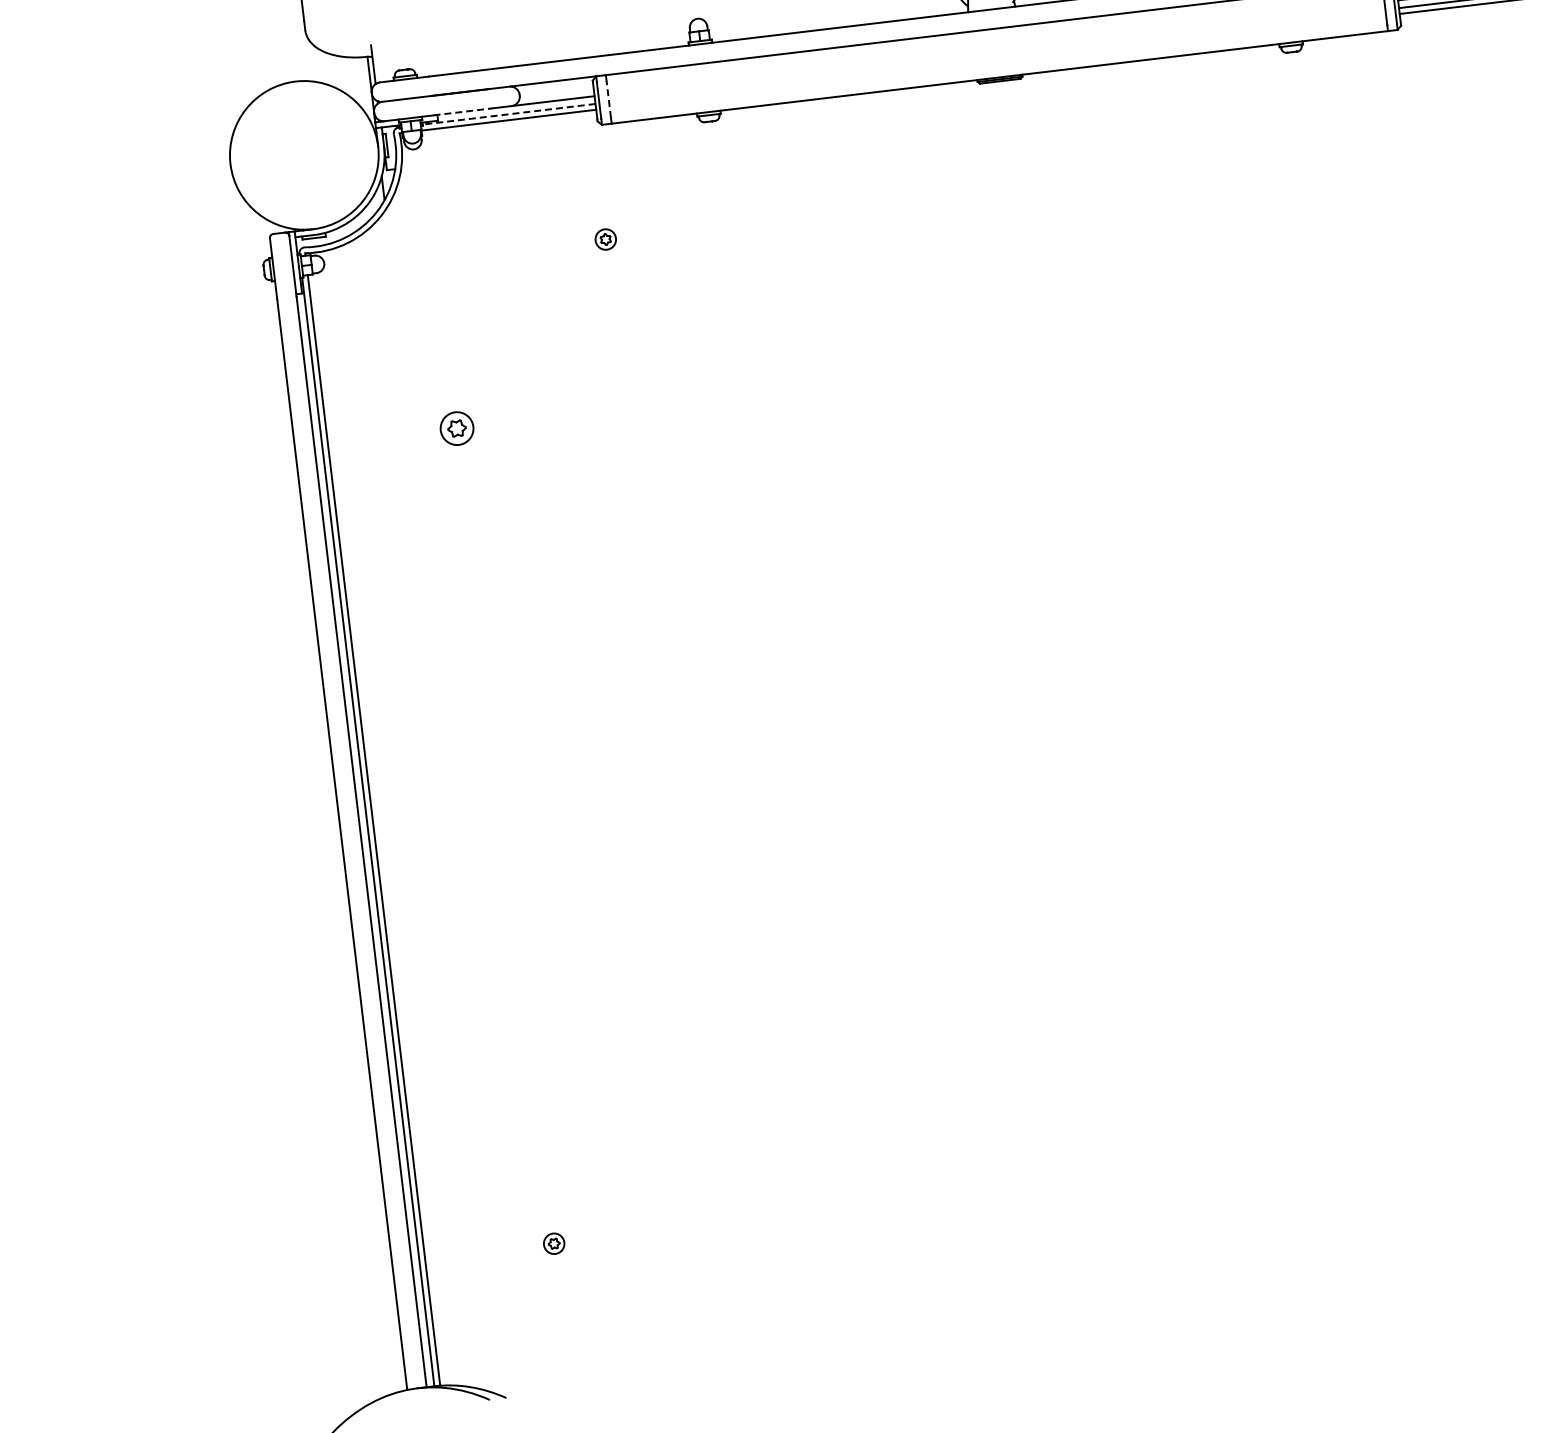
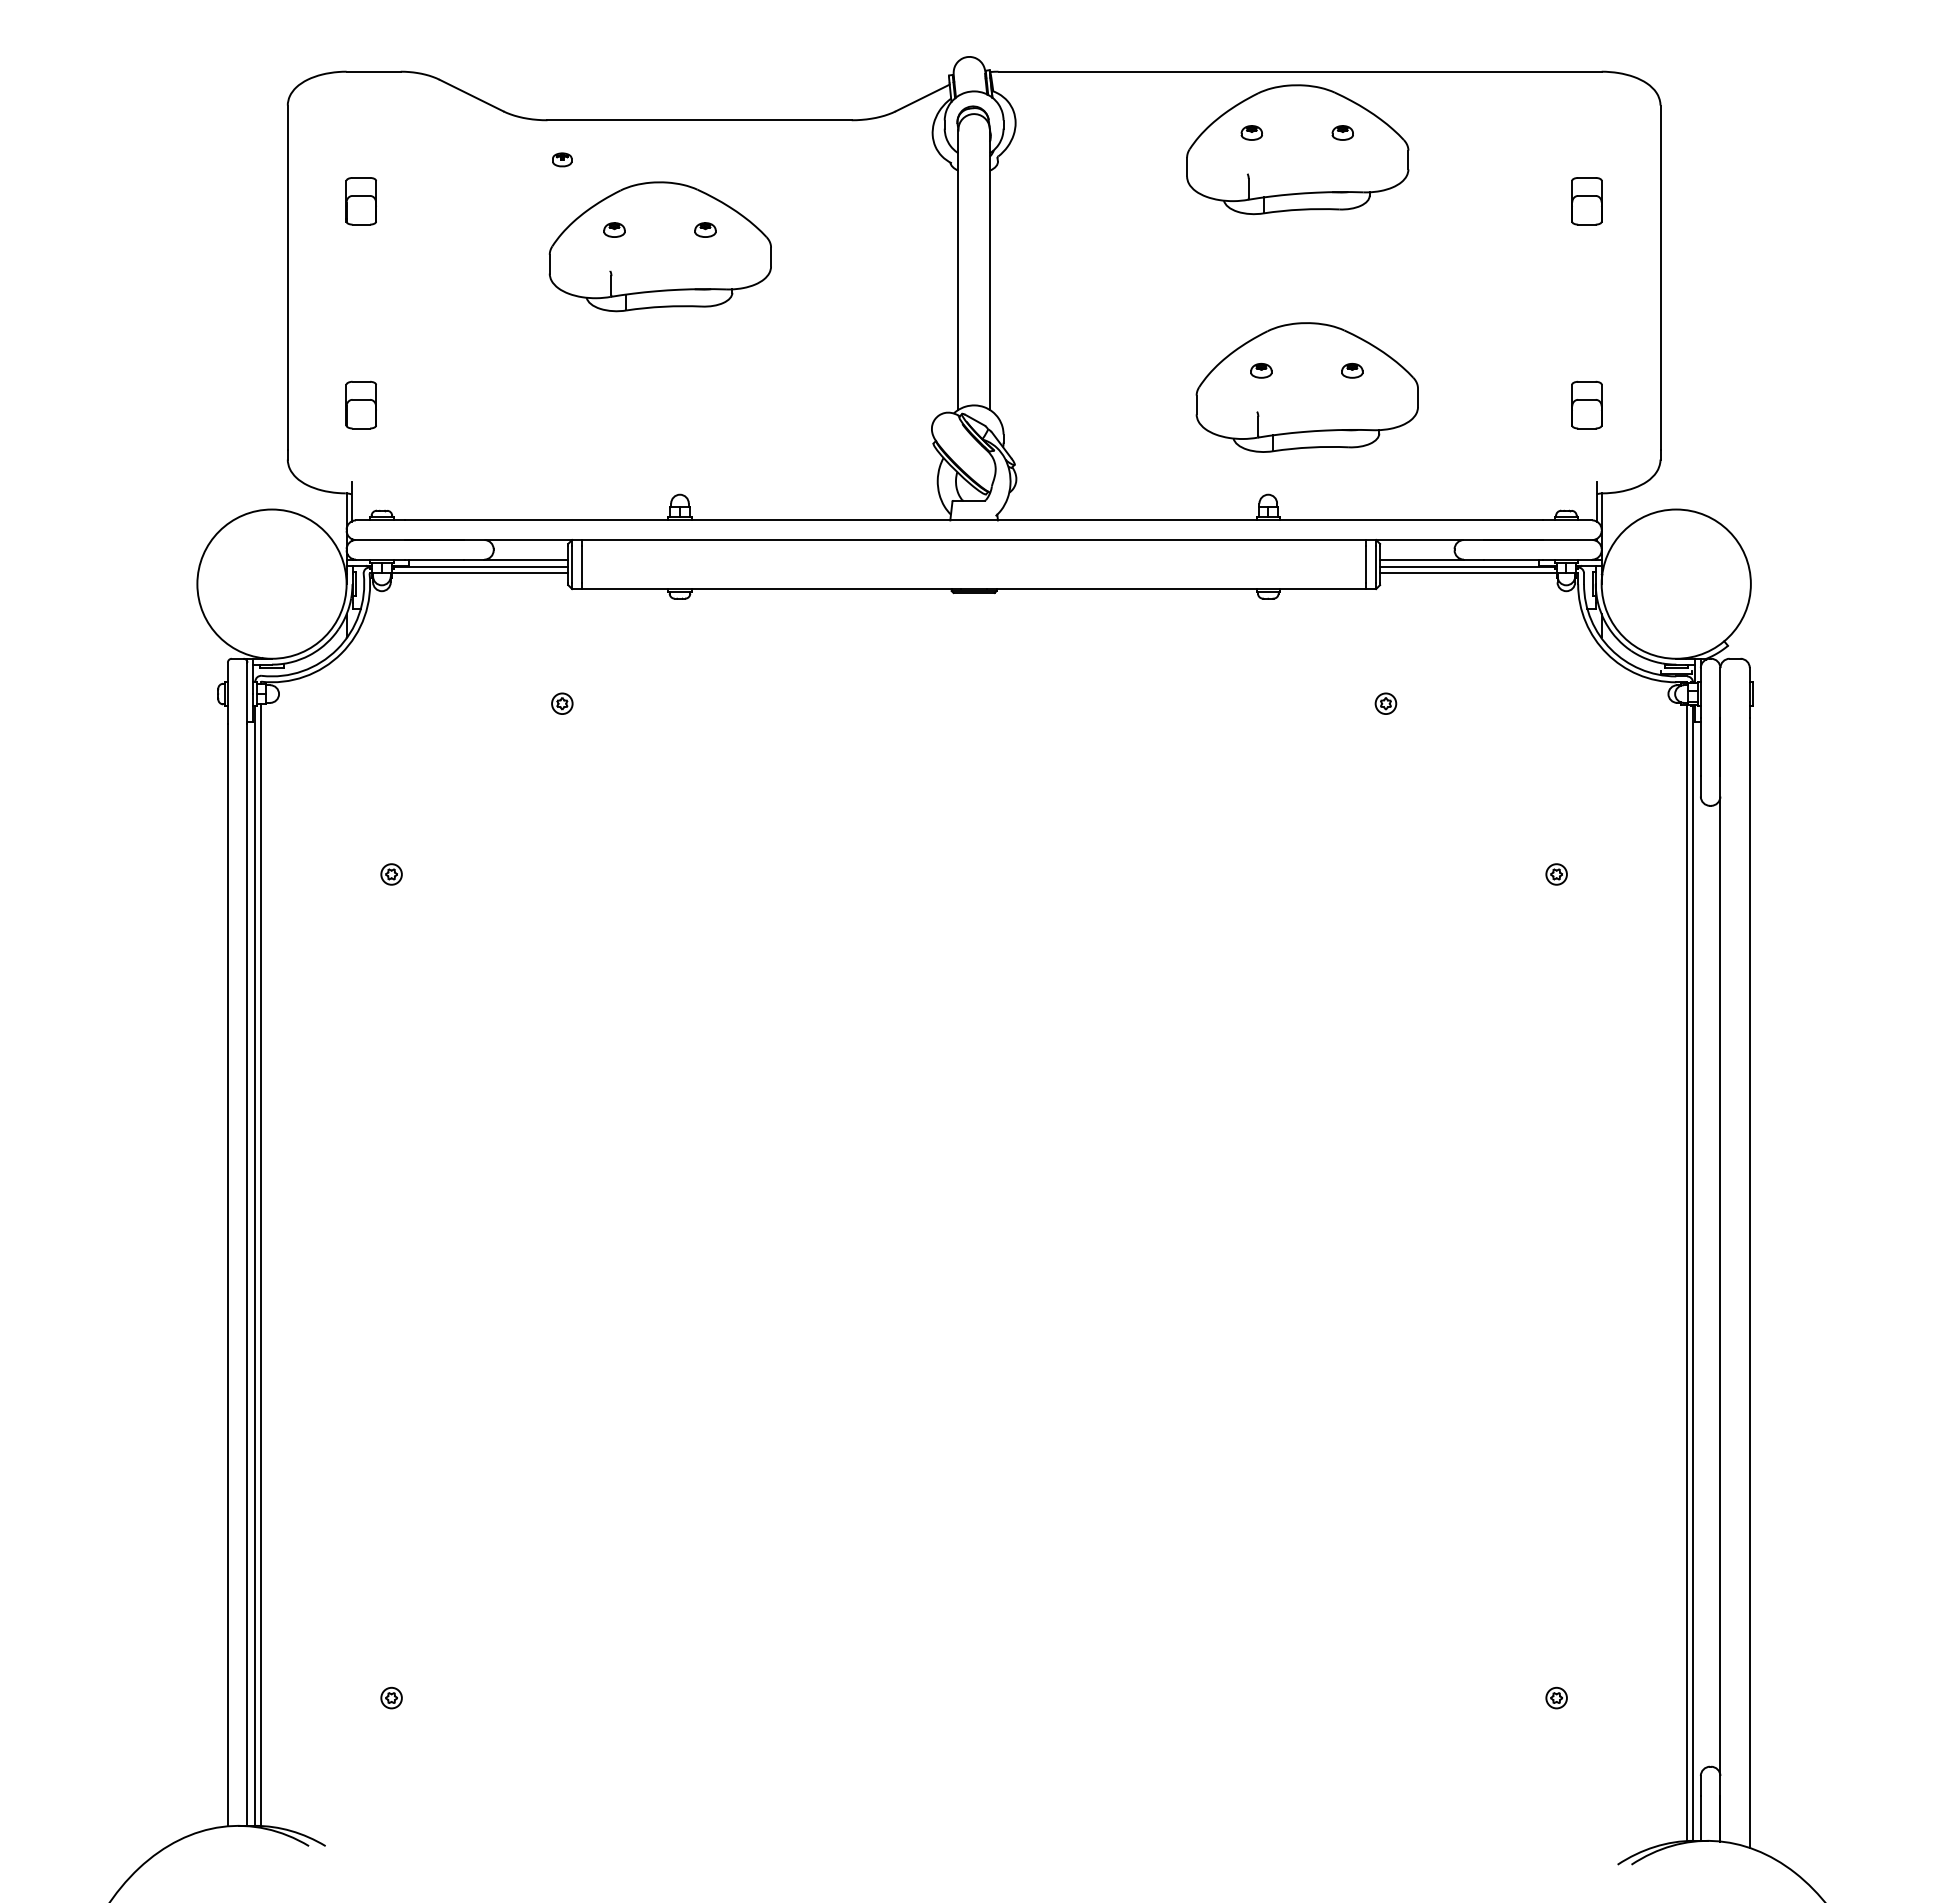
line: (608, 99) -> (581, 564), dashed -> solid
line: (463, 111) -> (435, 559), dashed -> solid
line: (508, 114) -> (480, 567), dashed -> solid
part: (1420, 142) -> (1385, 703), added
part: (456, 428) -> (391, 874), size x0.62

